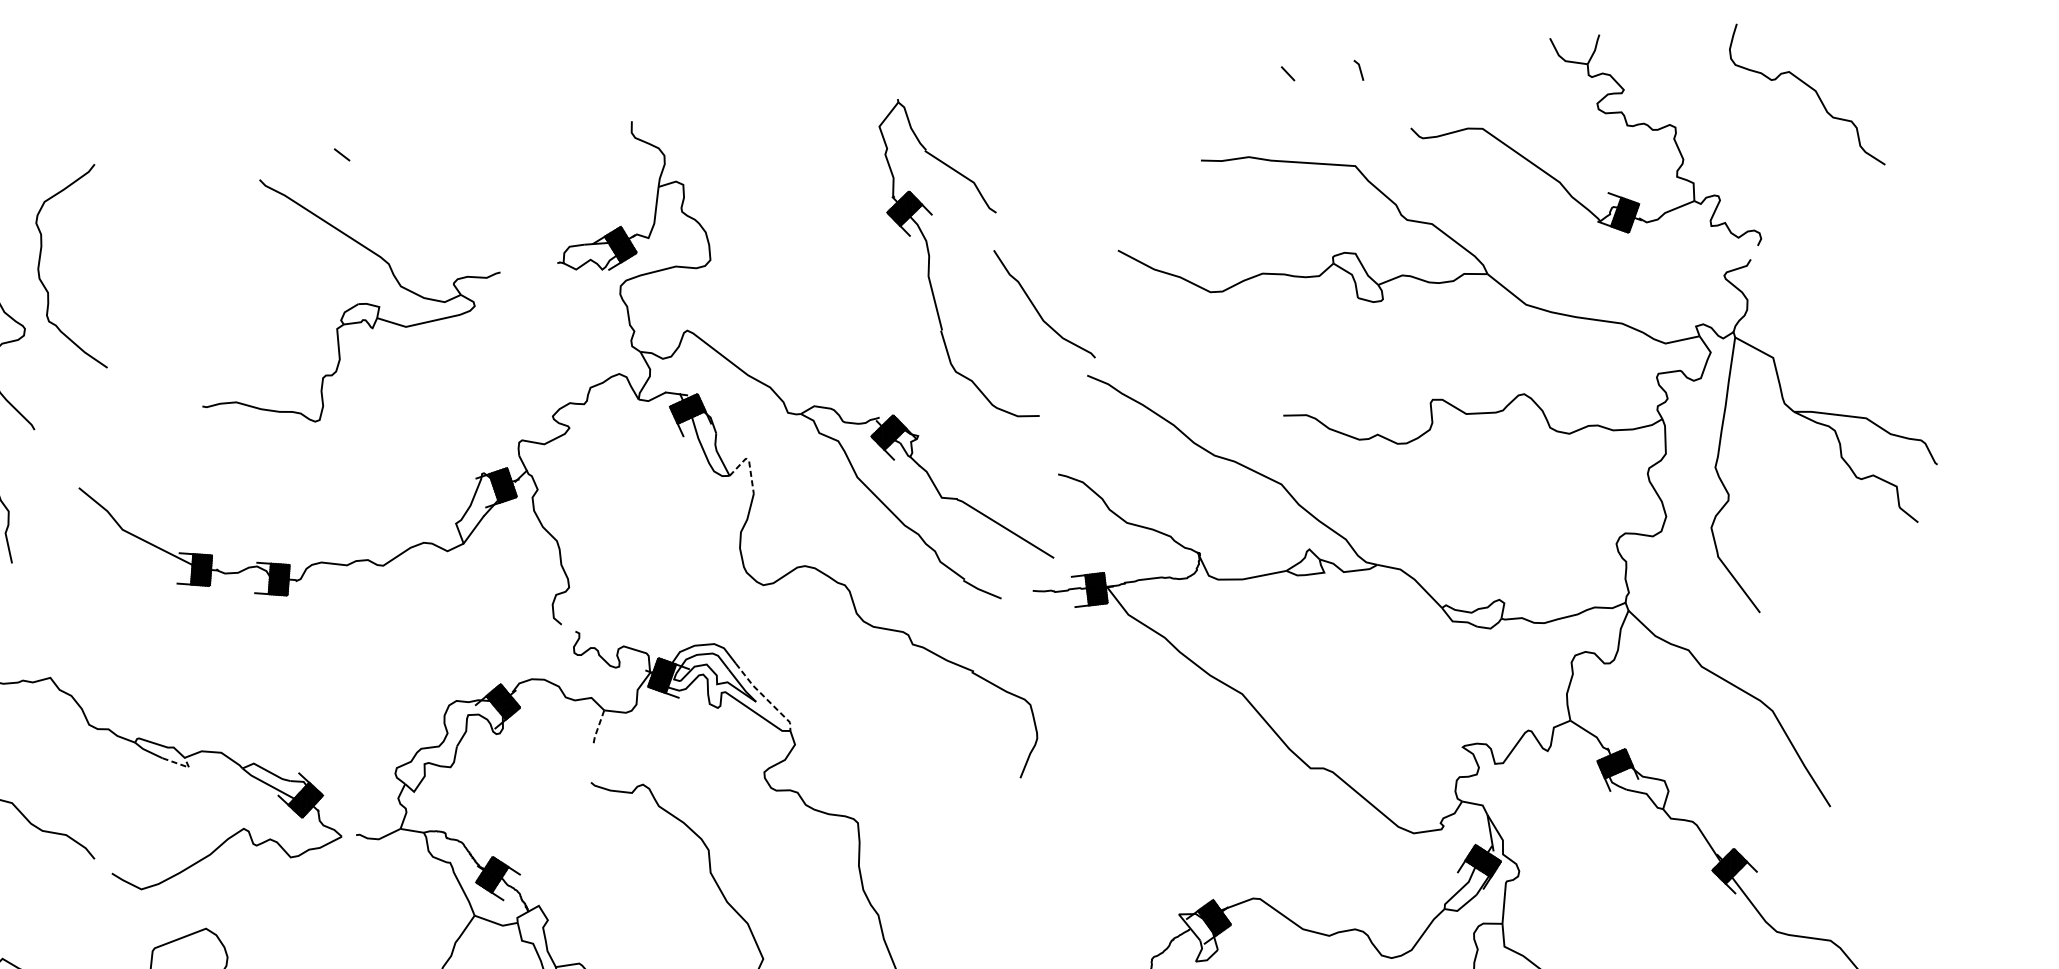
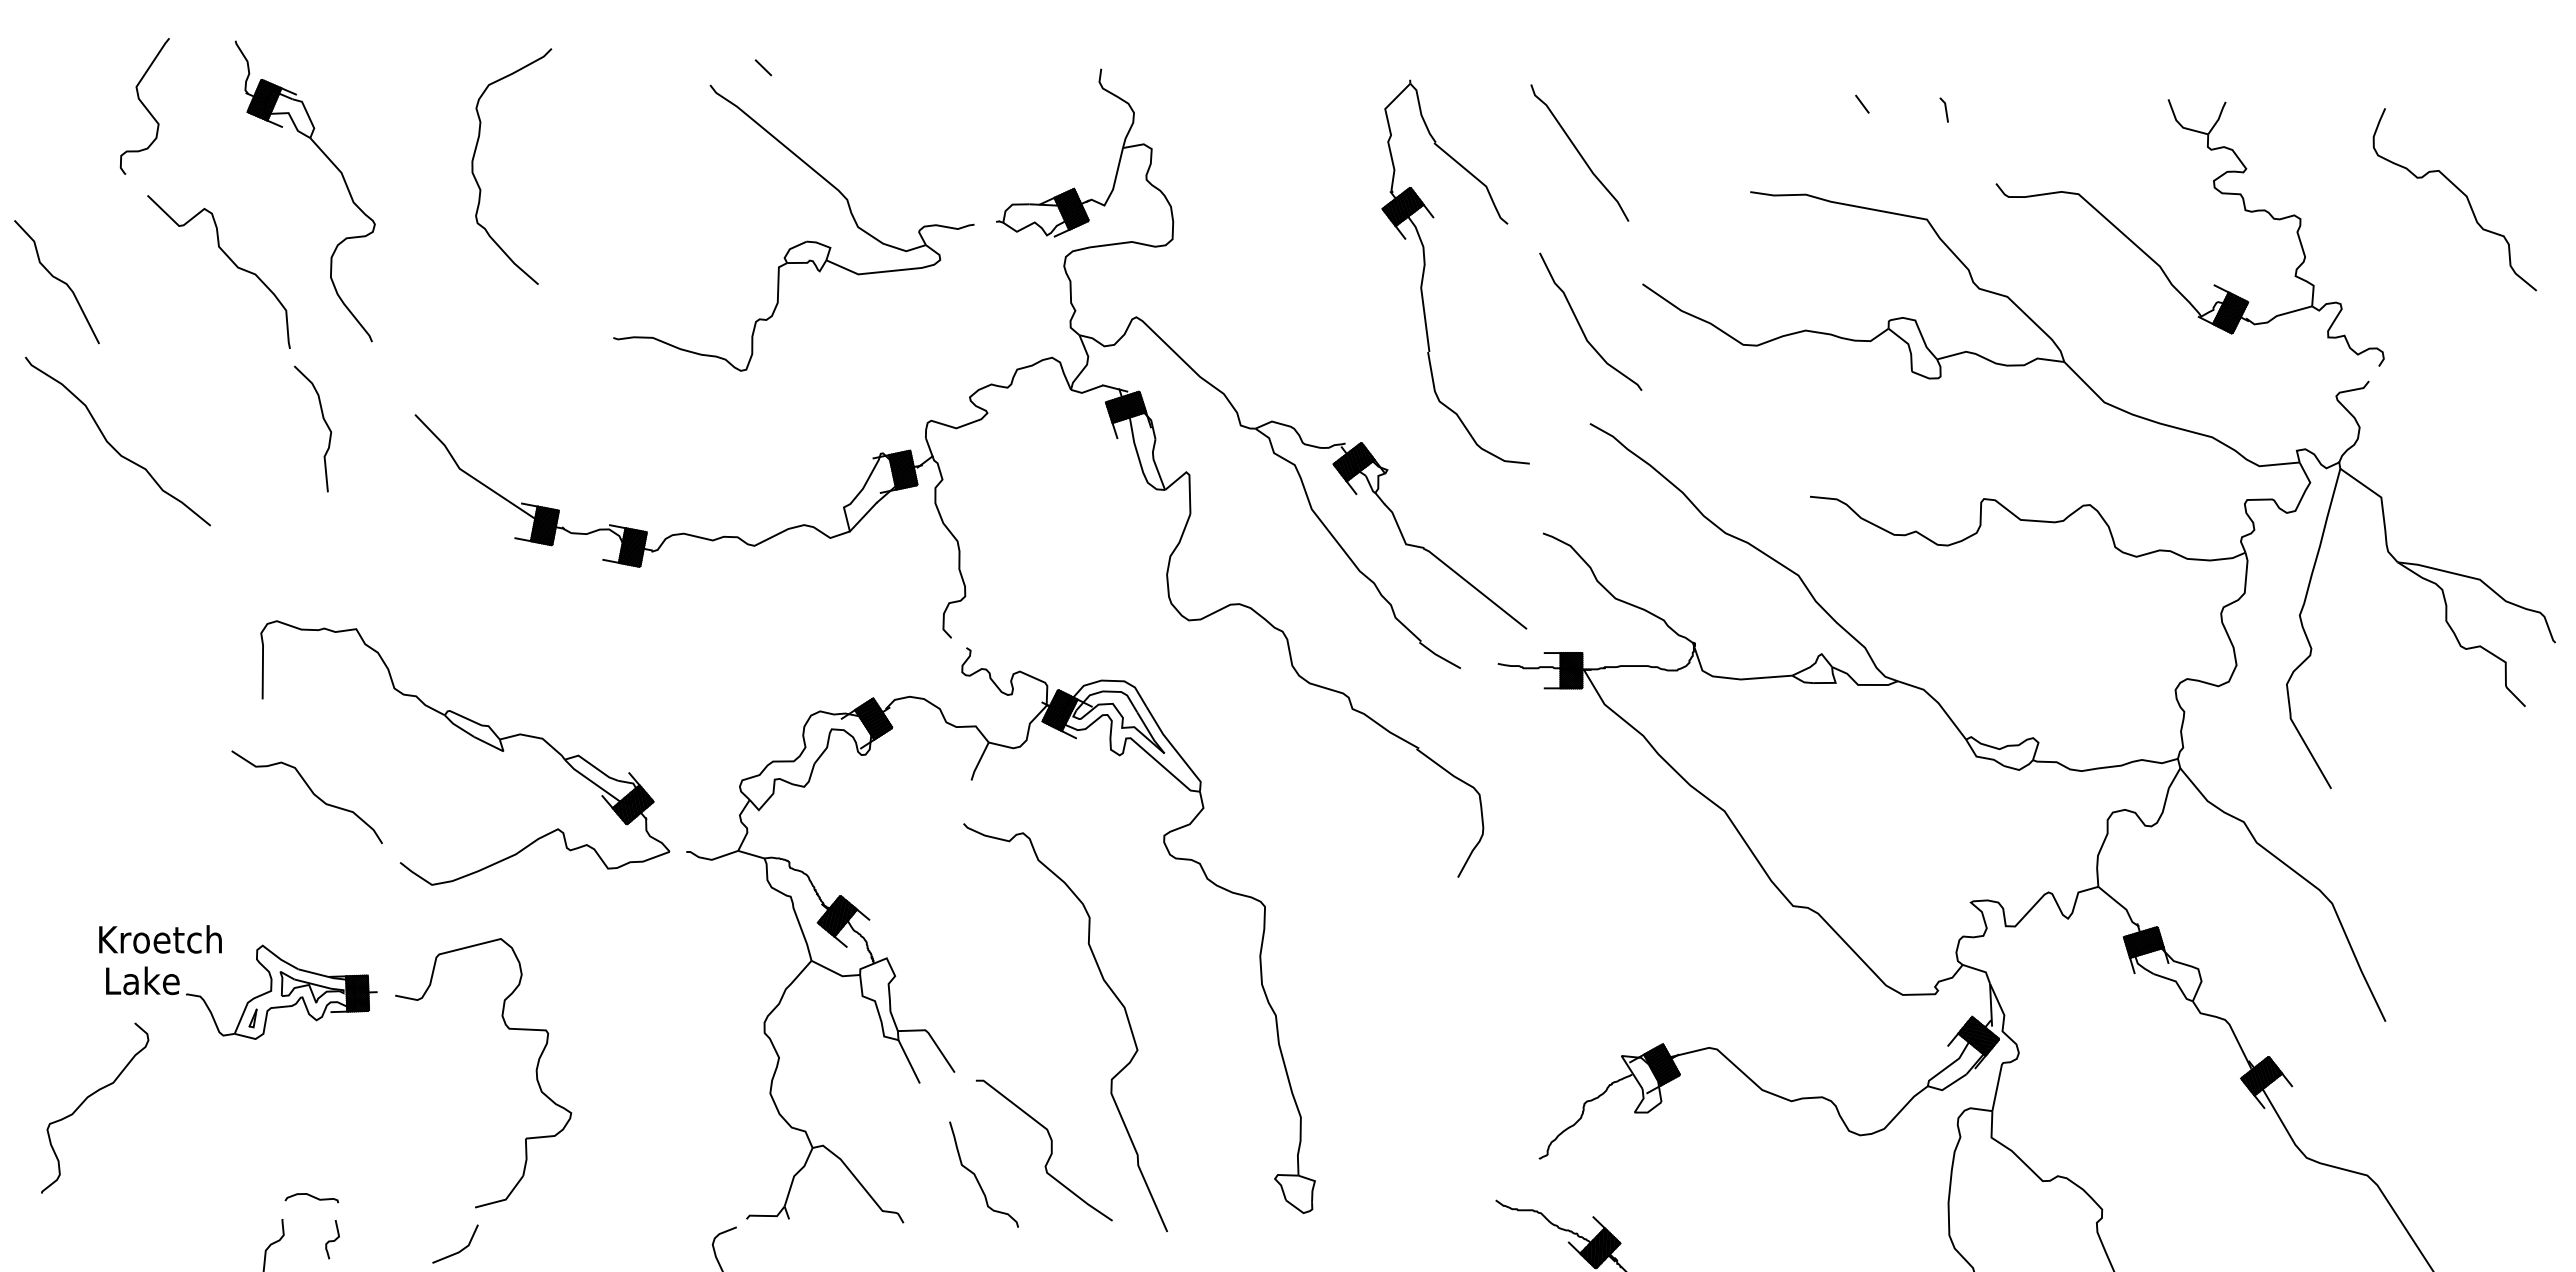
curve: (1050, 144) -> (1579, 152), added
curve: (44, 284) -> (477, 180), moved
part: (352, 306) -> (799, 243), moved
curve: (1037, 309) -> (1581, 326), moved
line: (749, 462) -> (1189, 477), dashed -> solid
line: (764, 697) -> (1174, 749), dashed -> solid
line: (598, 728) -> (979, 762), dashed -> solid
line: (181, 765) -> (495, 747), dashed -> solid

